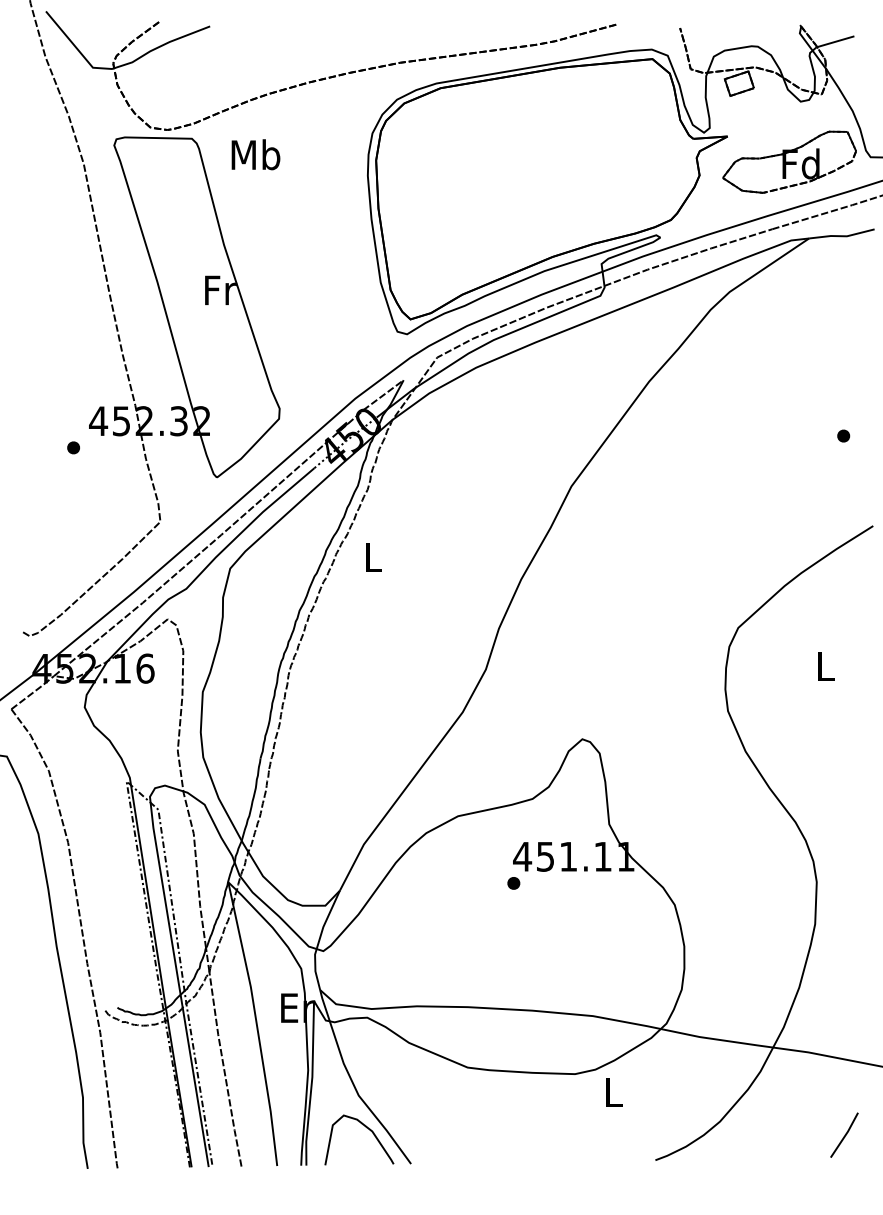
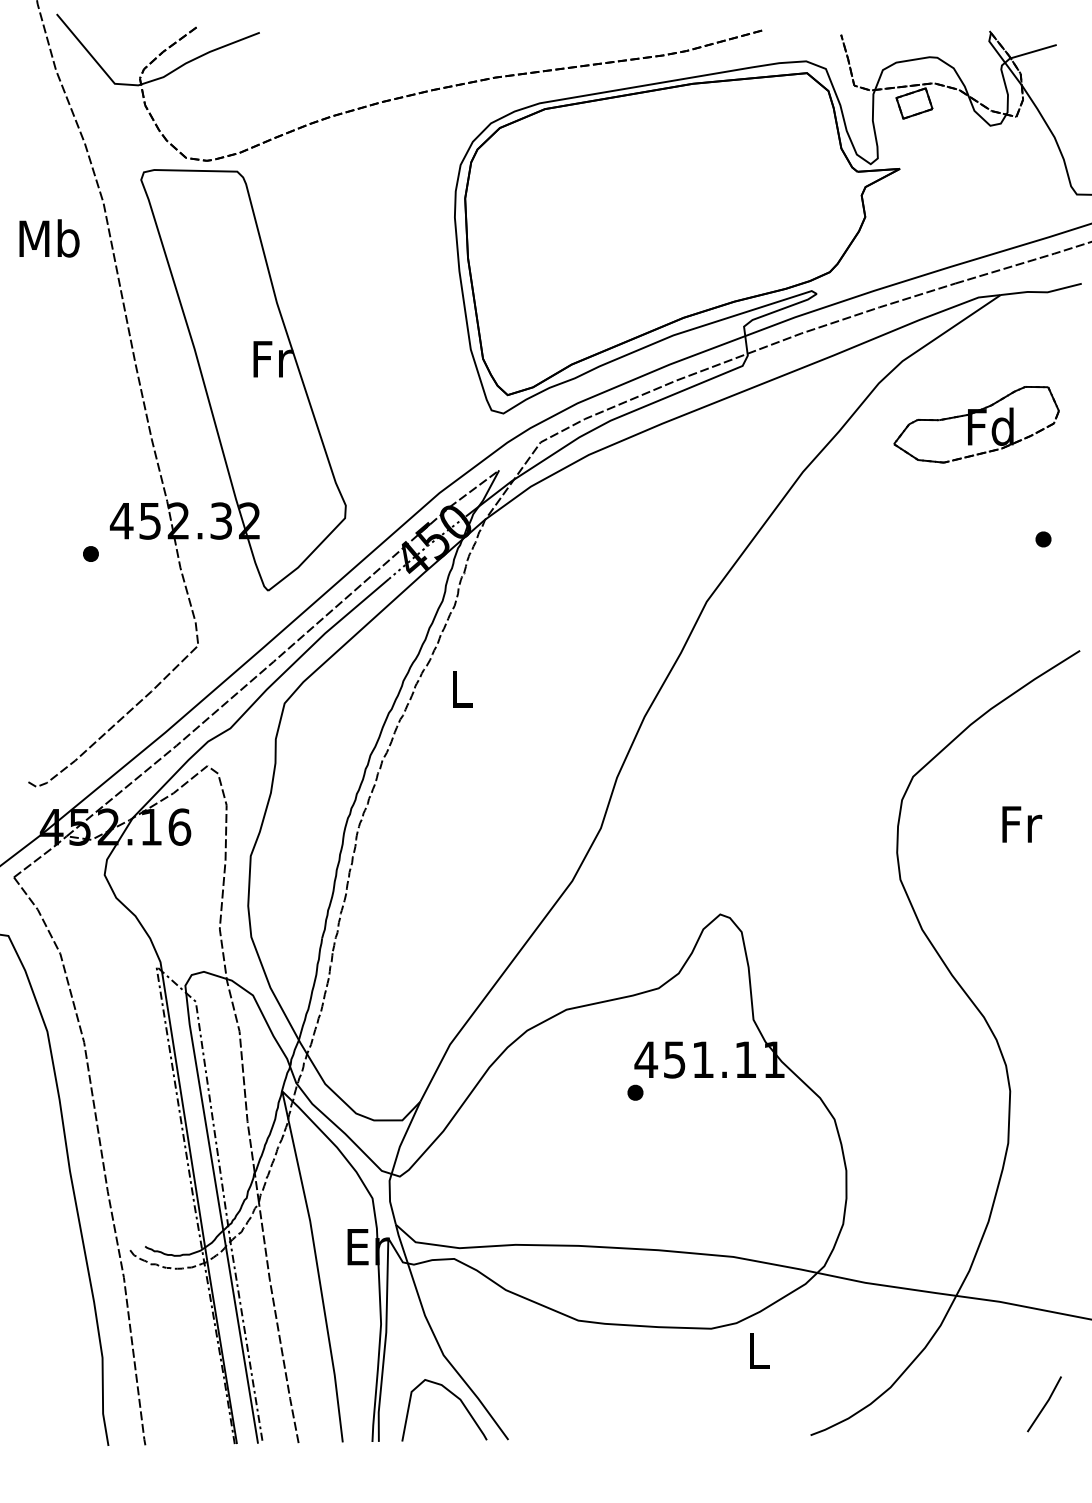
text: (255, 154) -> (49, 238), moved
part: (789, 162) -> (976, 424), moved
text: (826, 666) -> (1022, 824), L -> Fr

